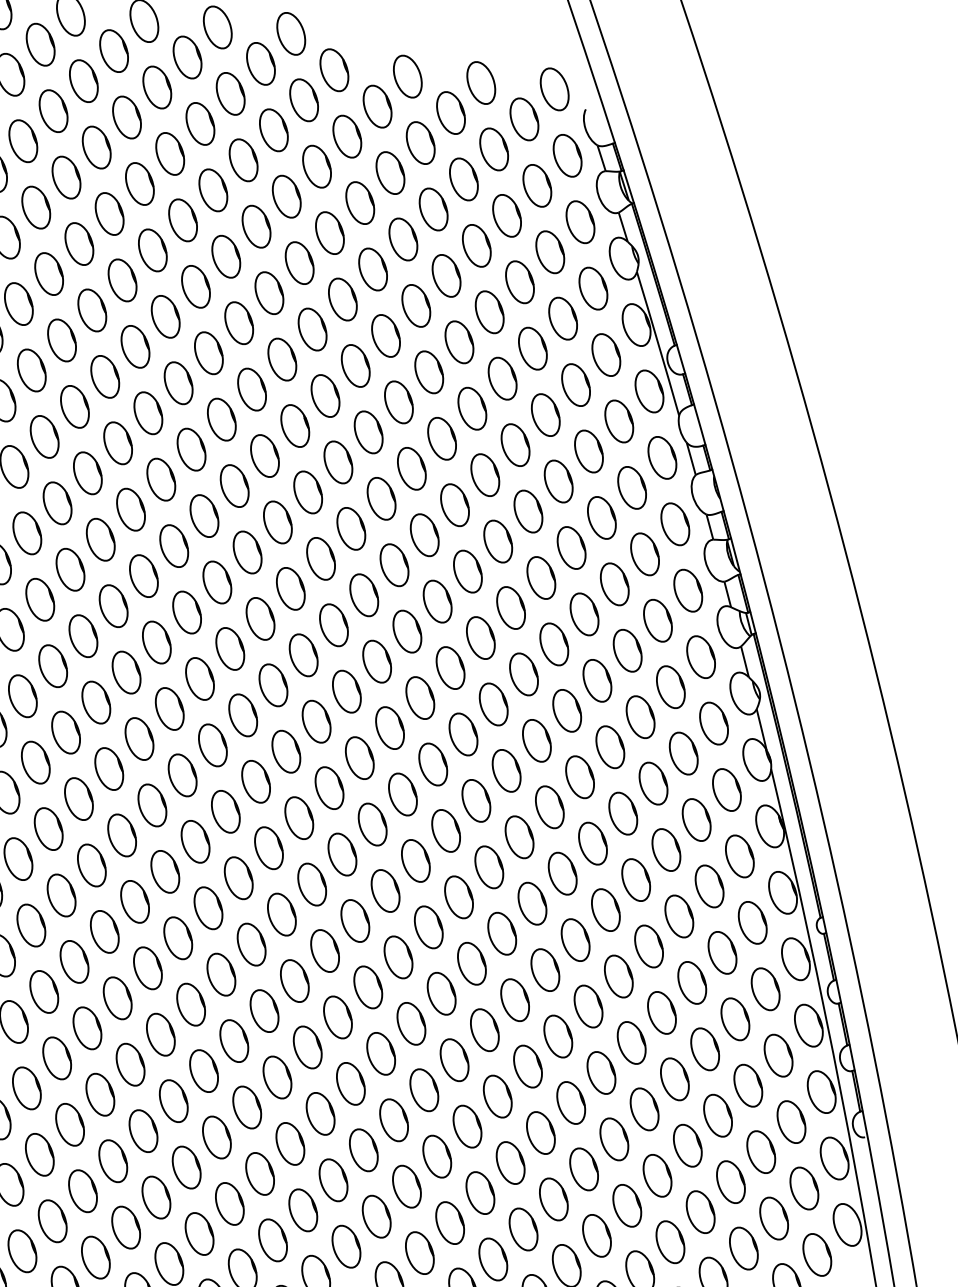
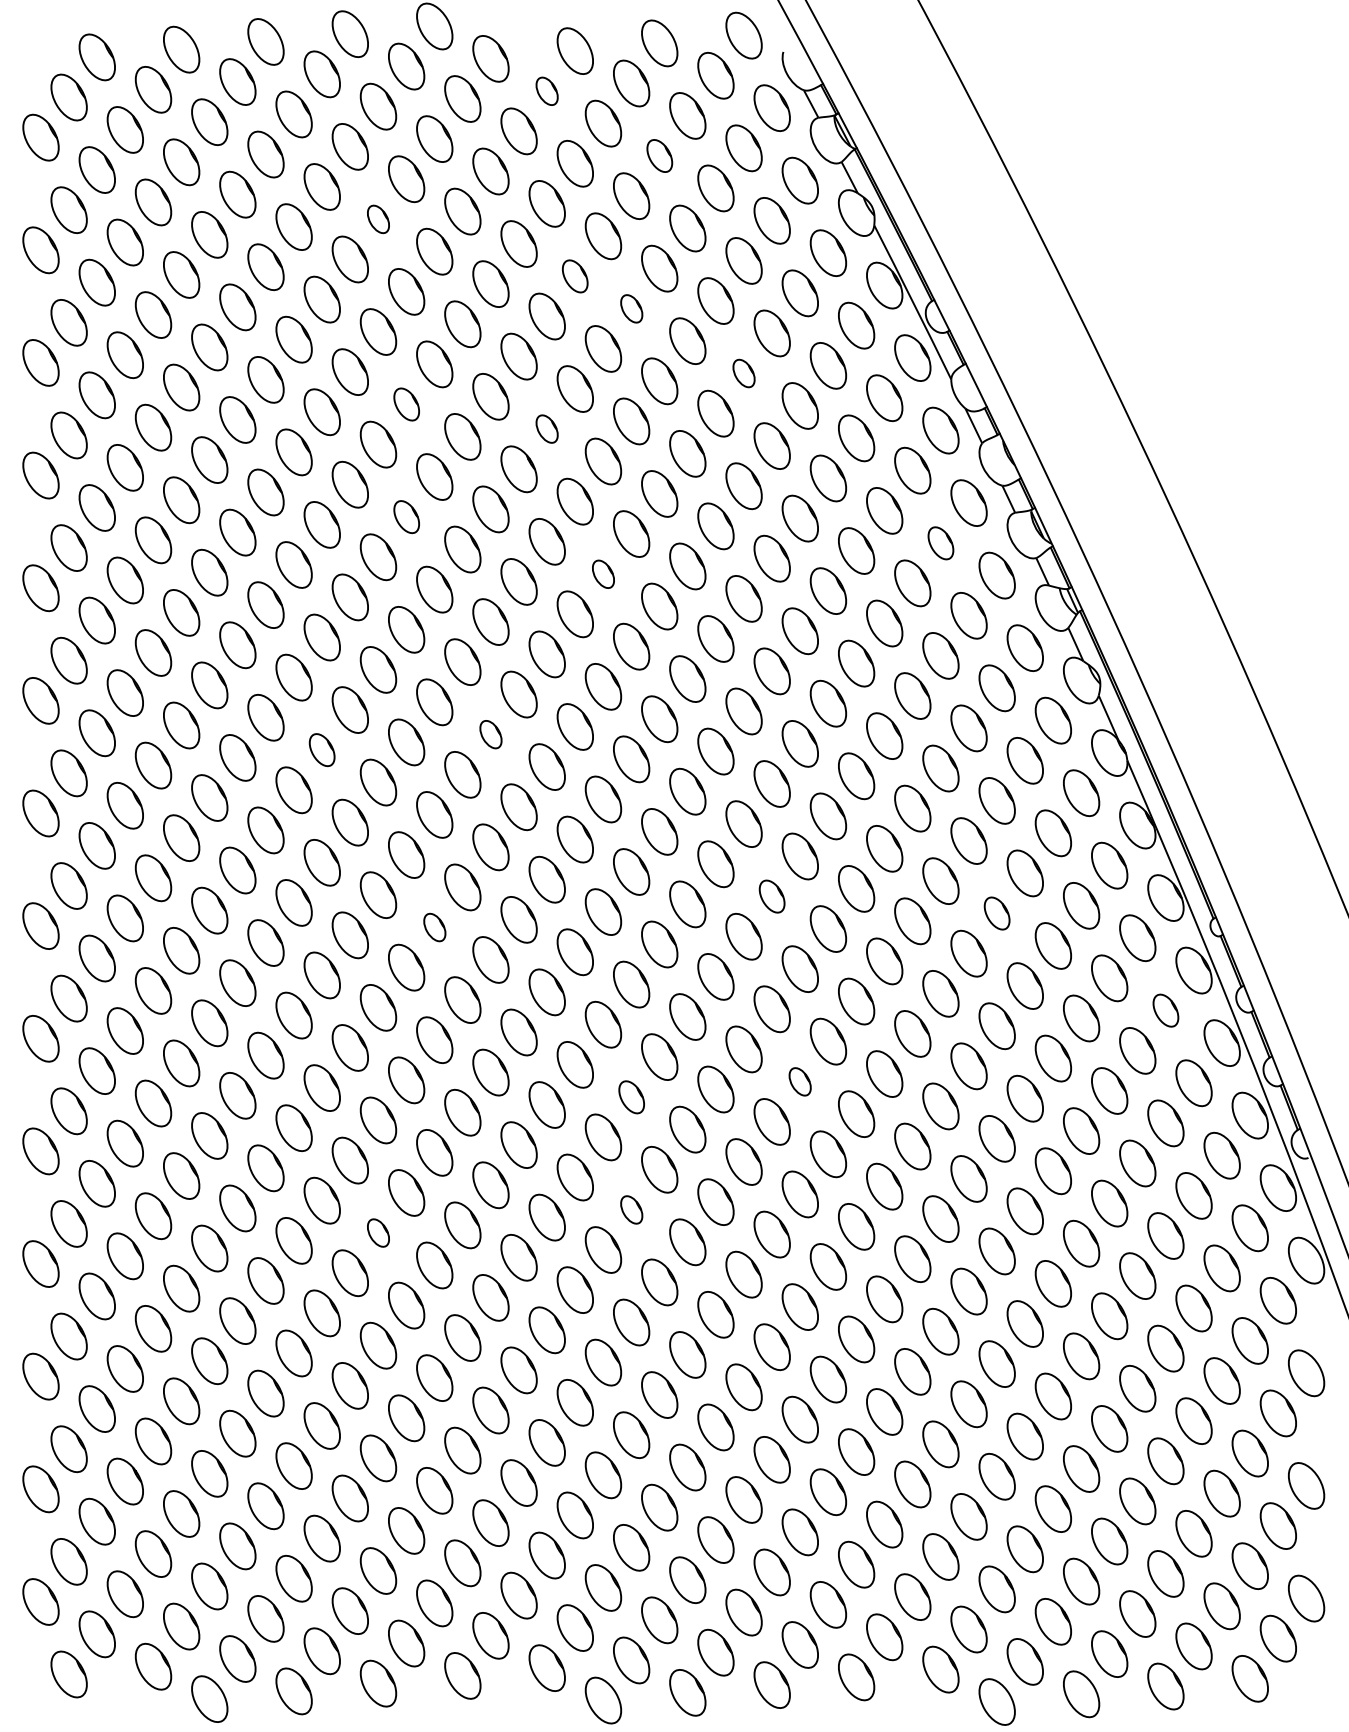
part: (376, 106) -> (546, 91), size x0.6
part: (463, 178) -> (659, 155), size x0.7
part: (213, 190) -> (378, 219), size x0.6
part: (372, 269) -> (574, 276), size x0.7
part: (416, 305) -> (631, 308), size x0.6
part: (208, 353) -> (406, 404), size x0.7
part: (502, 378) -> (743, 373), size x0.6
part: (325, 395) -> (546, 428), size x0.6
part: (191, 449) -> (406, 516), size x0.7
part: (351, 529) -> (603, 574), size x0.6
part: (644, 554) -> (940, 543), size x0.7
part: (82, 635) -> (321, 749), size x0.7
part: (229, 648) -> (490, 734), size x0.6
part: (152, 805) -> (434, 927), size x0.6
part: (445, 830) -> (771, 896), size x0.7
part: (635, 879) -> (996, 913), size x0.7
part: (294, 981) -> (631, 1097), size x0.7
part: (765, 989) -> (1165, 1010), size x0.7
part: (441, 993) -> (799, 1081), size x0.6
part: (57, 1057) -> (378, 1232), size x0.6
part: (277, 1077) -> (631, 1209), size x0.6

